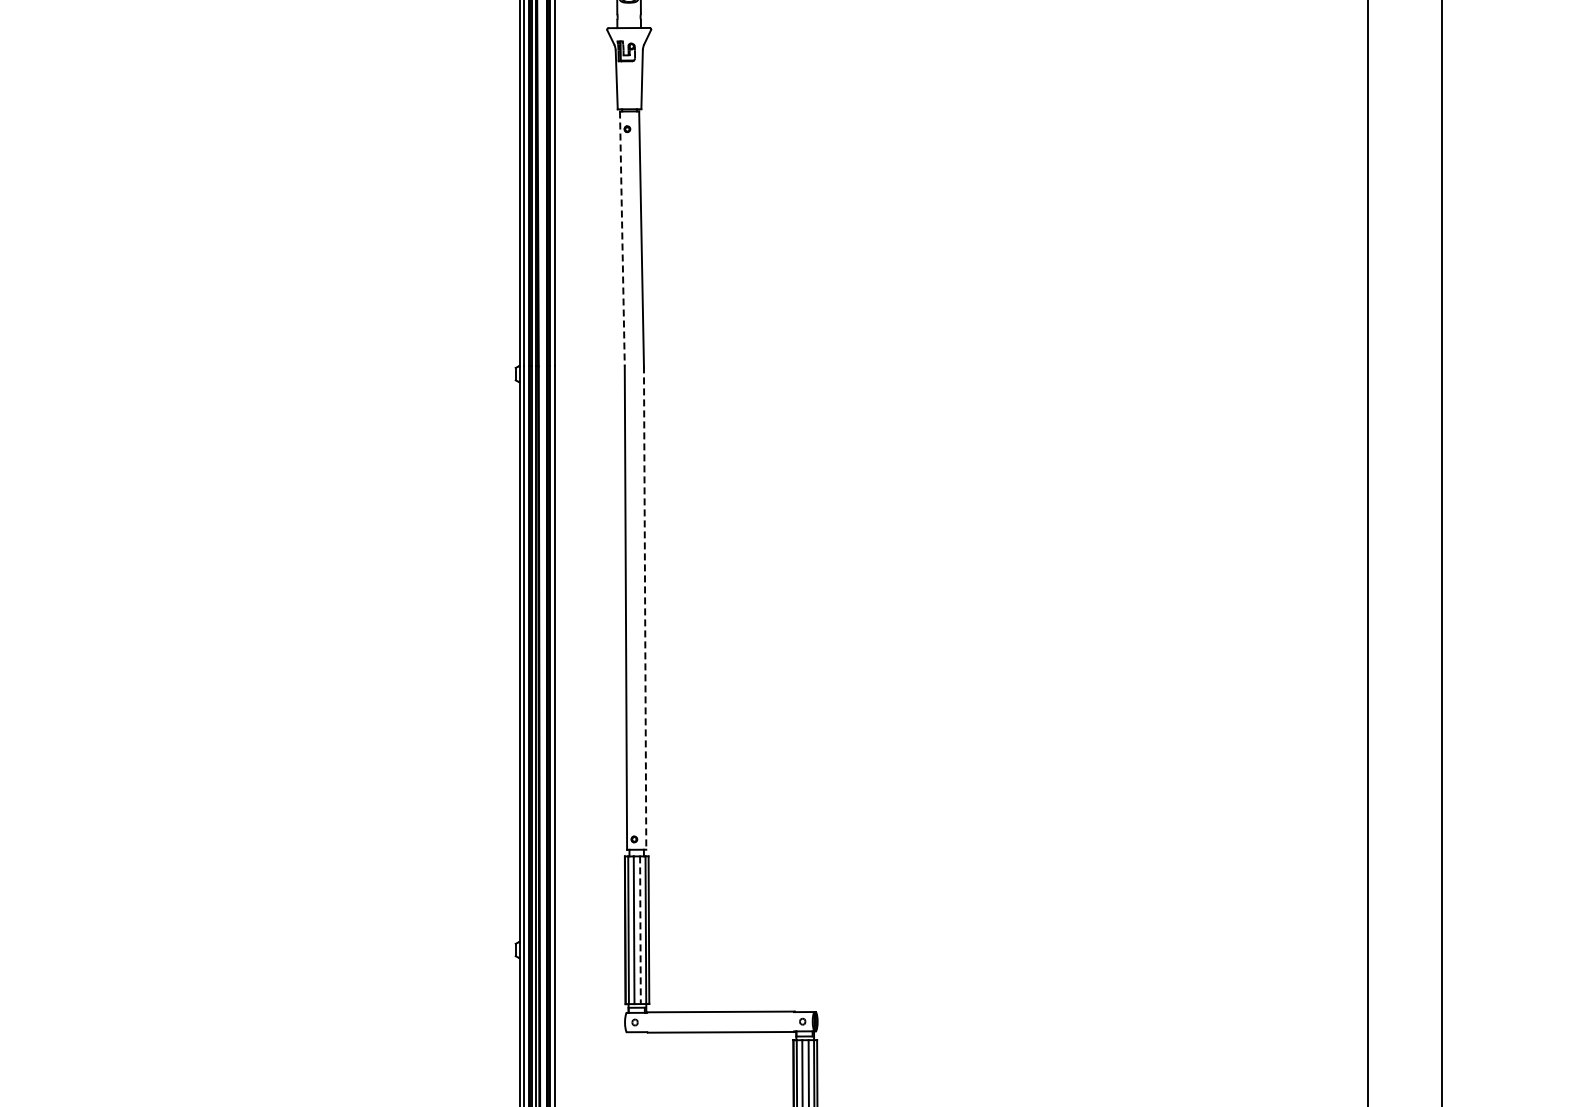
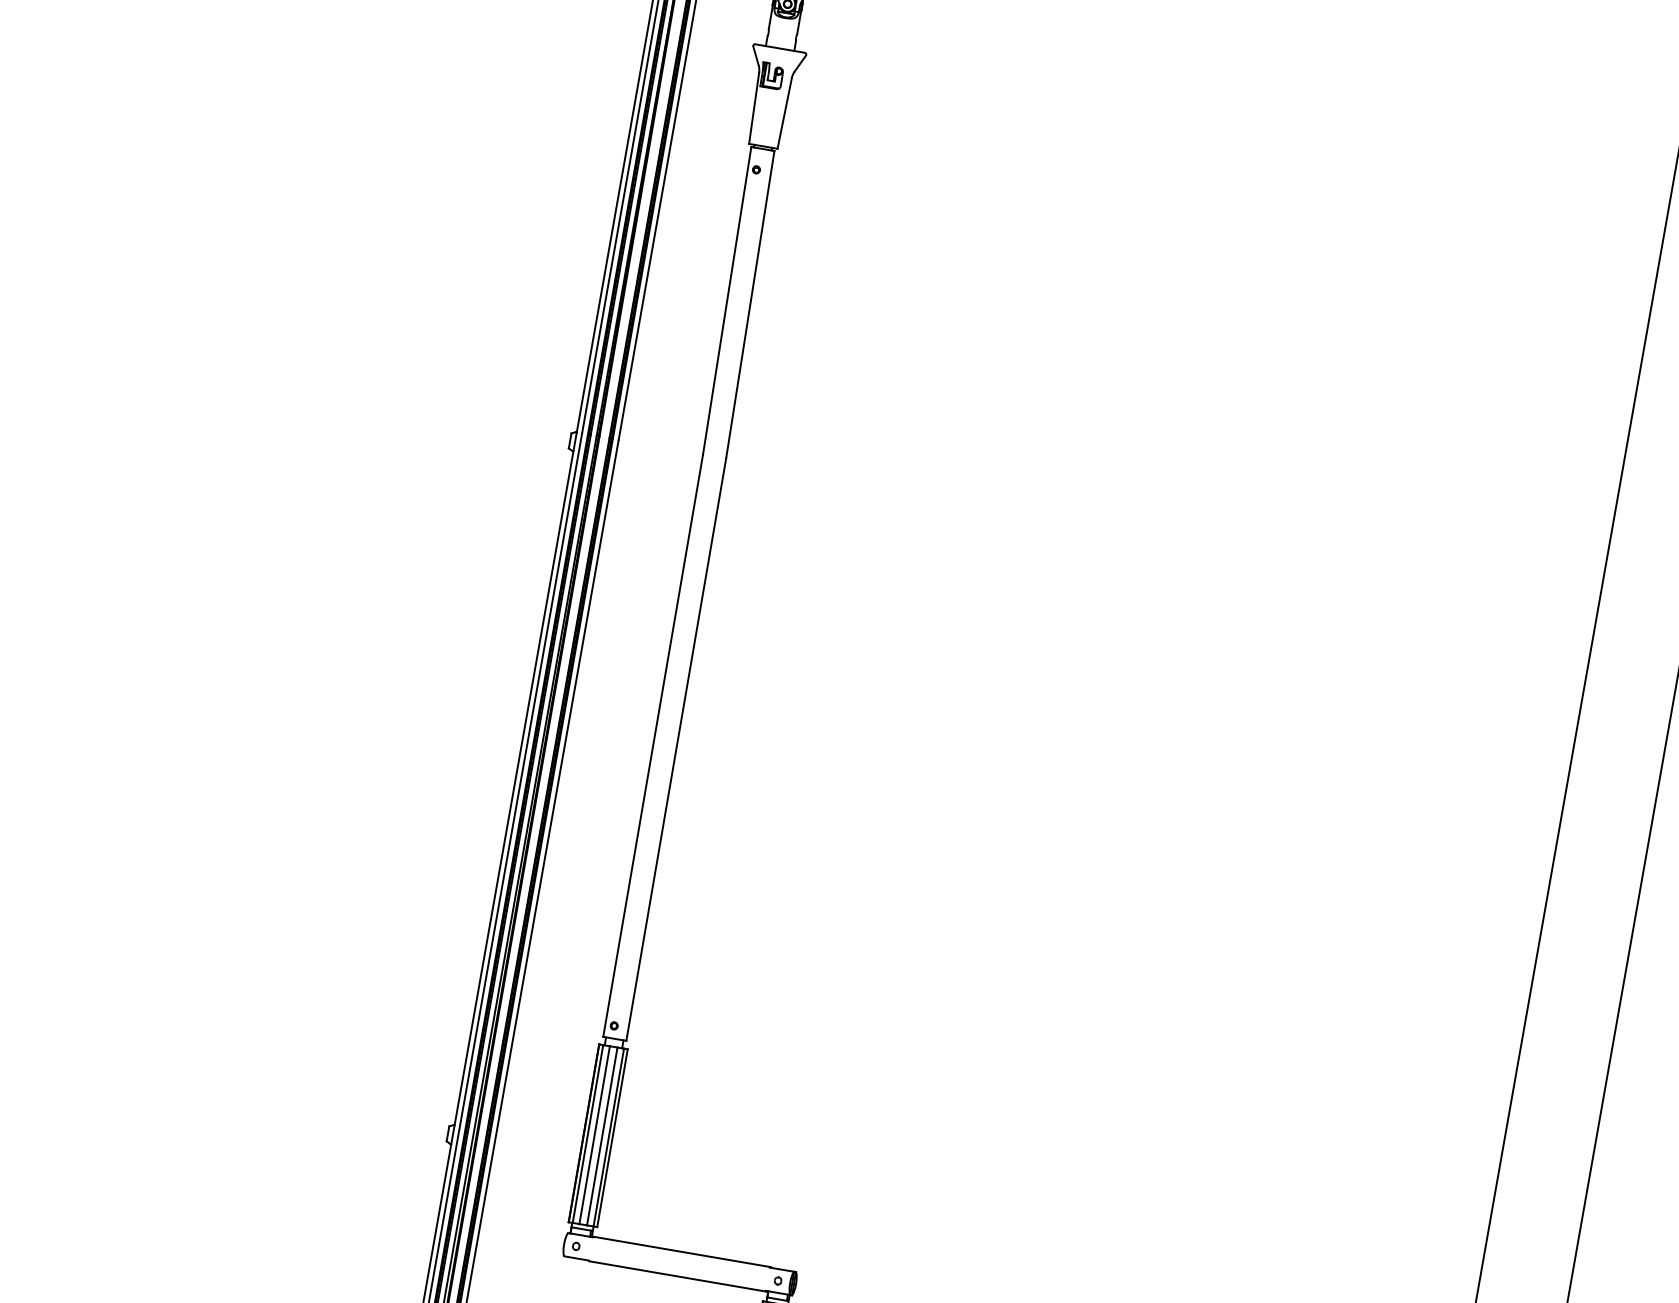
line: (622, 239) -> (727, 301), dashed -> solid
line: (645, 608) -> (676, 750), dashed -> solid
line: (640, 930) -> (602, 1136), dashed -> solid

